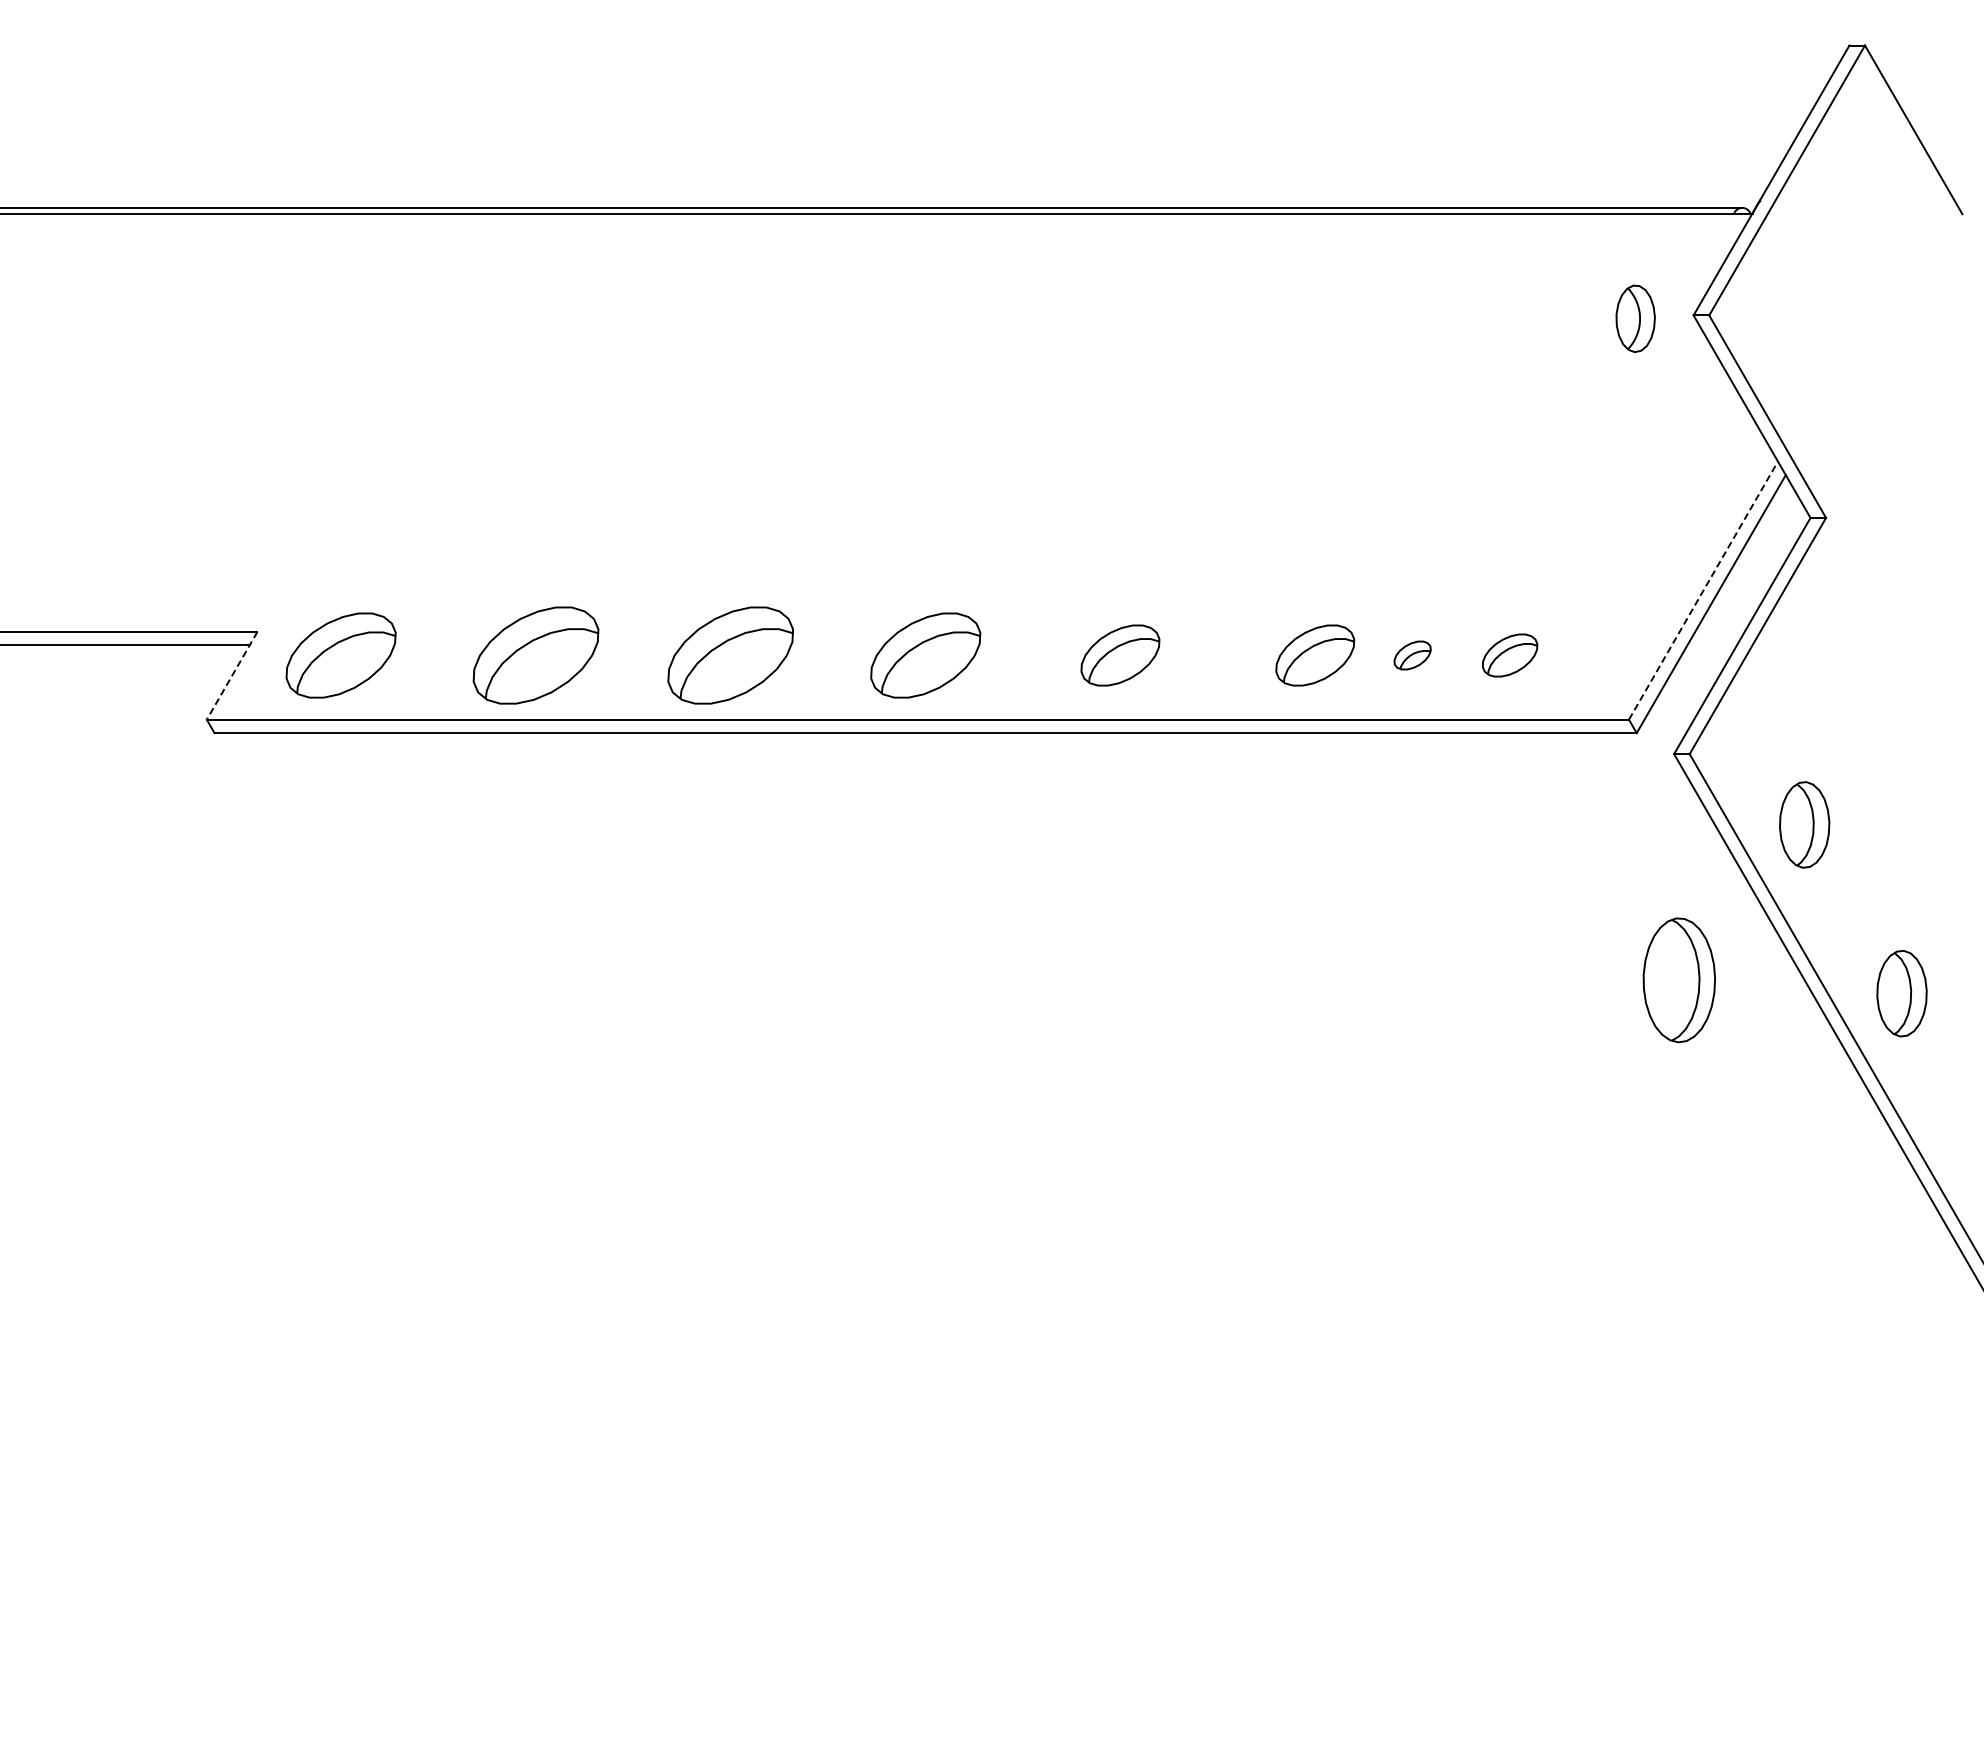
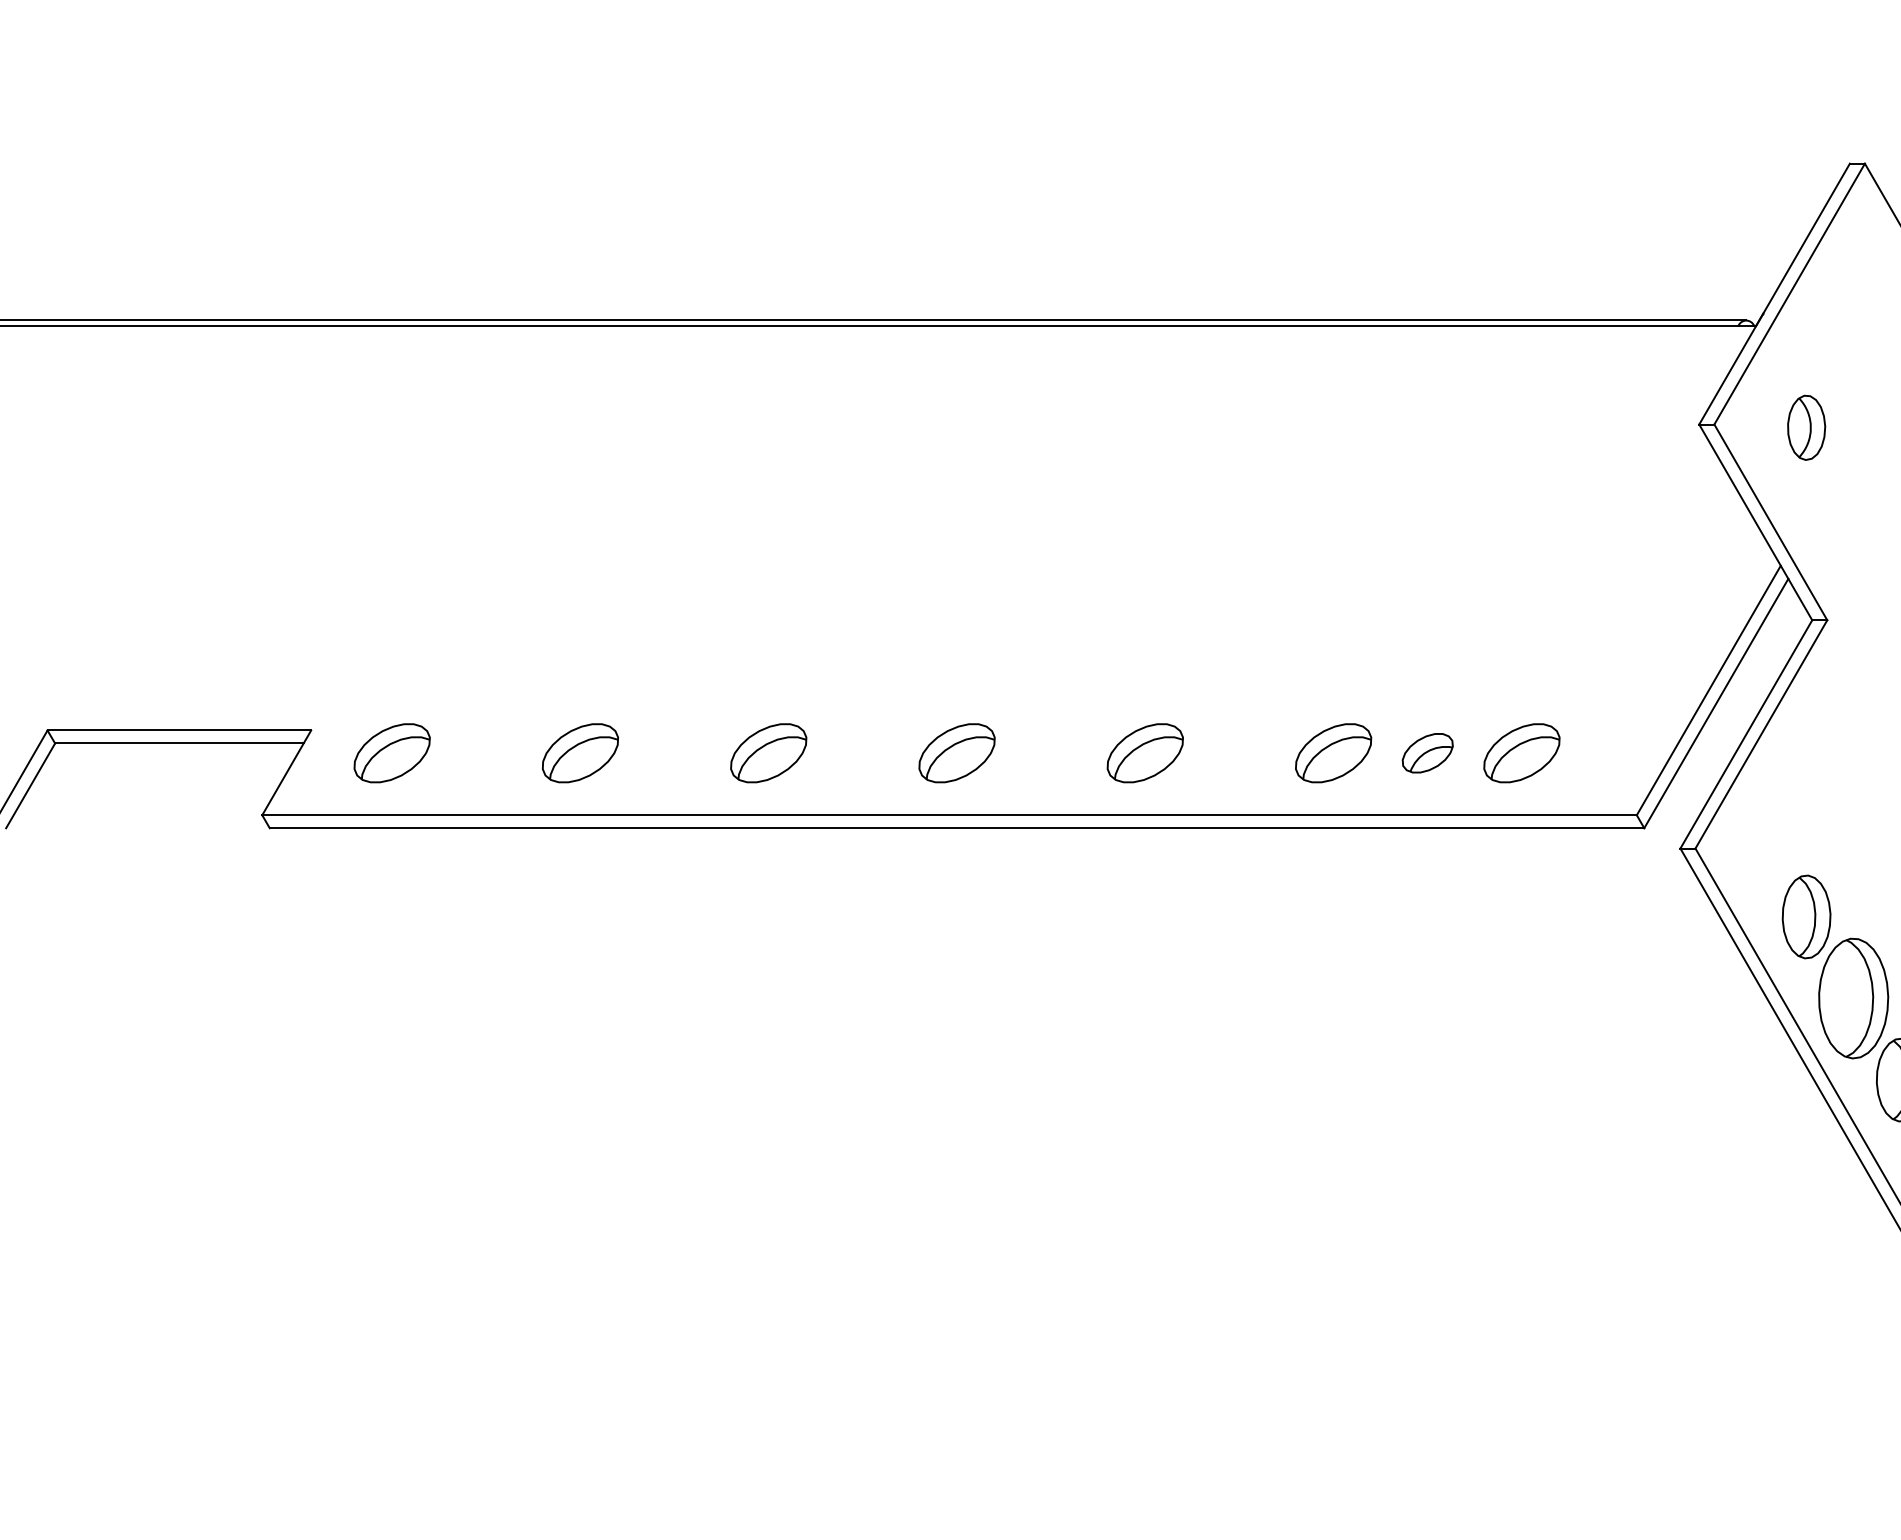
part: (1635, 318) -> (1806, 427), moved
line: (1703, 590) -> (1708, 690), dashed -> solid
part: (341, 655) -> (392, 753), size x0.71
part: (535, 655) -> (579, 753), size x0.62
part: (730, 655) -> (768, 753), size x0.62
part: (925, 655) -> (956, 753), size x0.71
part: (1412, 655) -> (1427, 753), size x1.43
part: (1509, 655) -> (1521, 753), size x1.43
line: (232, 675) -> (287, 772), dashed -> solid
part: (1678, 980) -> (1852, 998), moved

